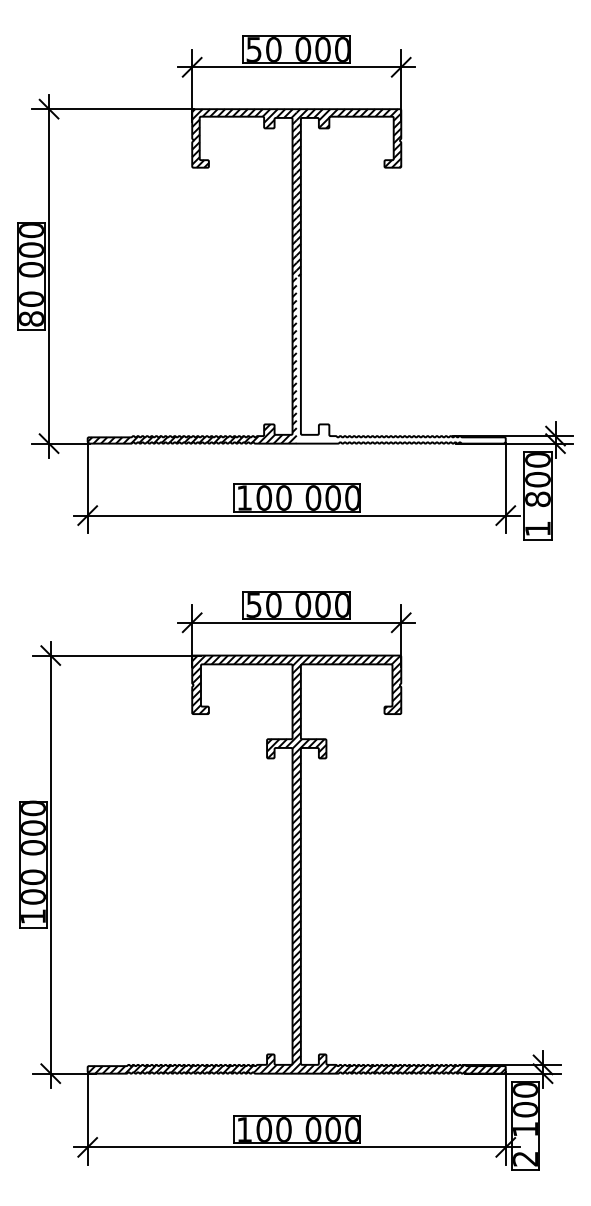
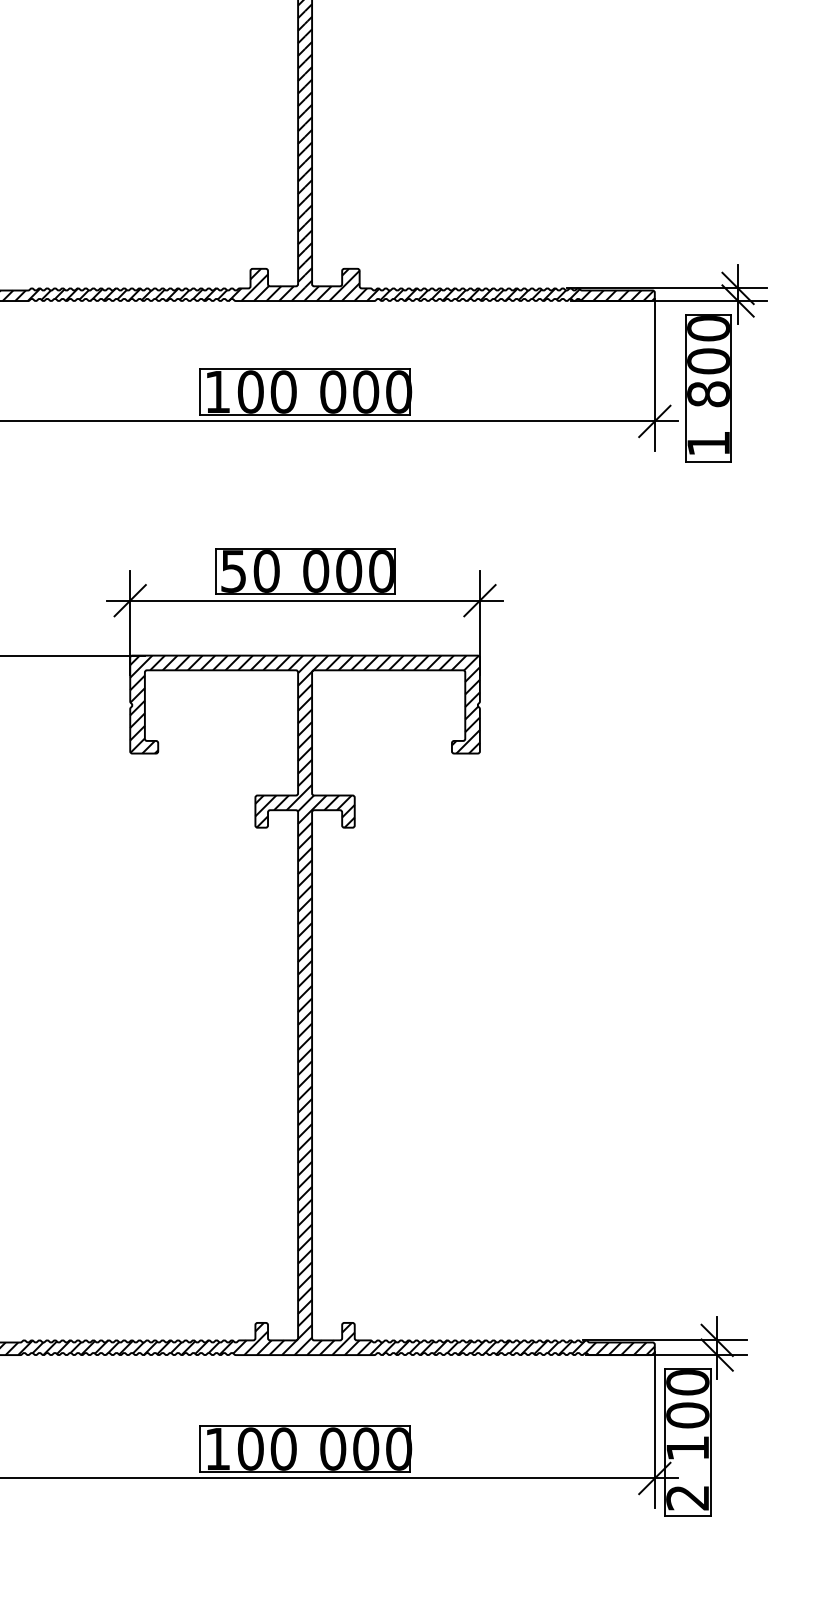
hatch: (400, 359) -> (478, 160), added

